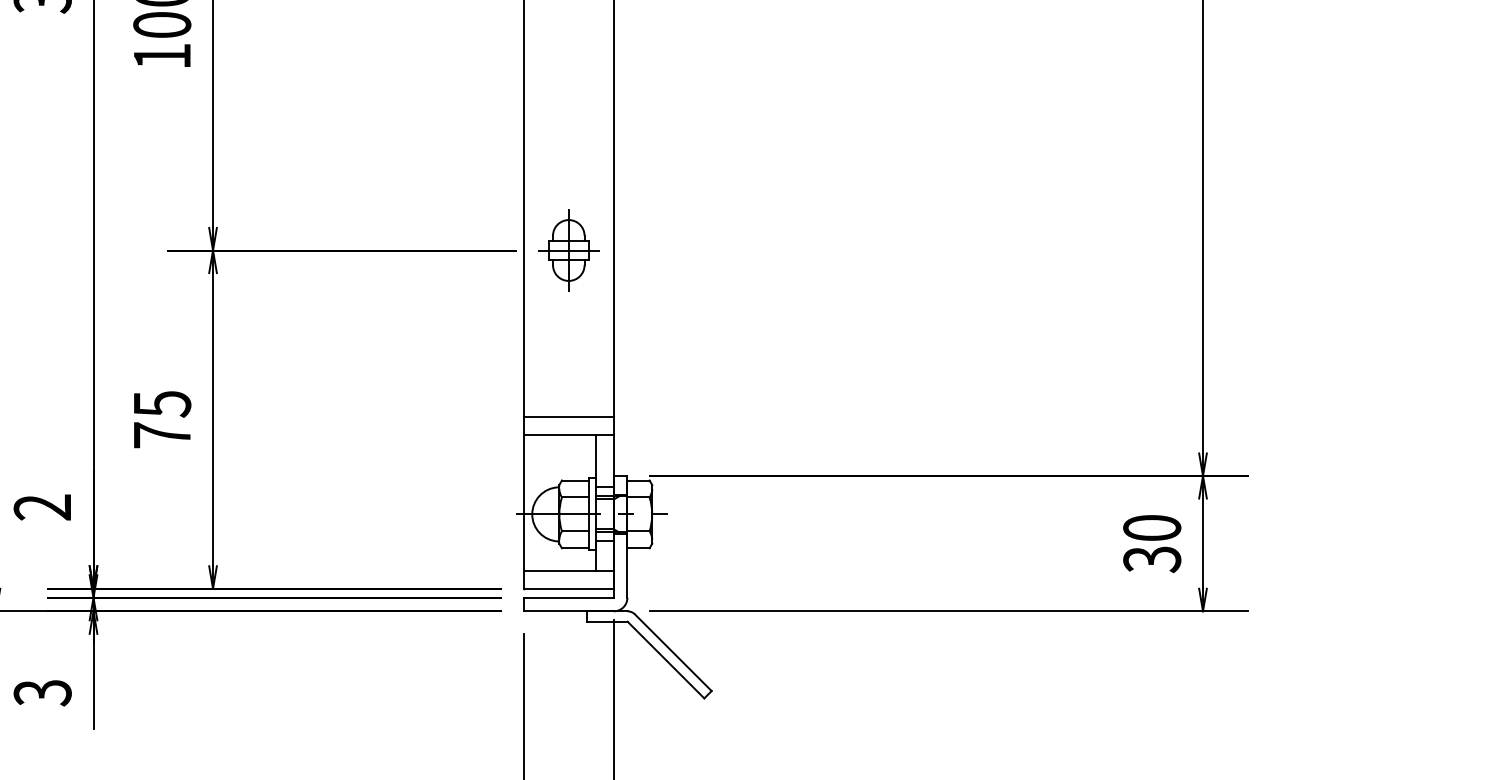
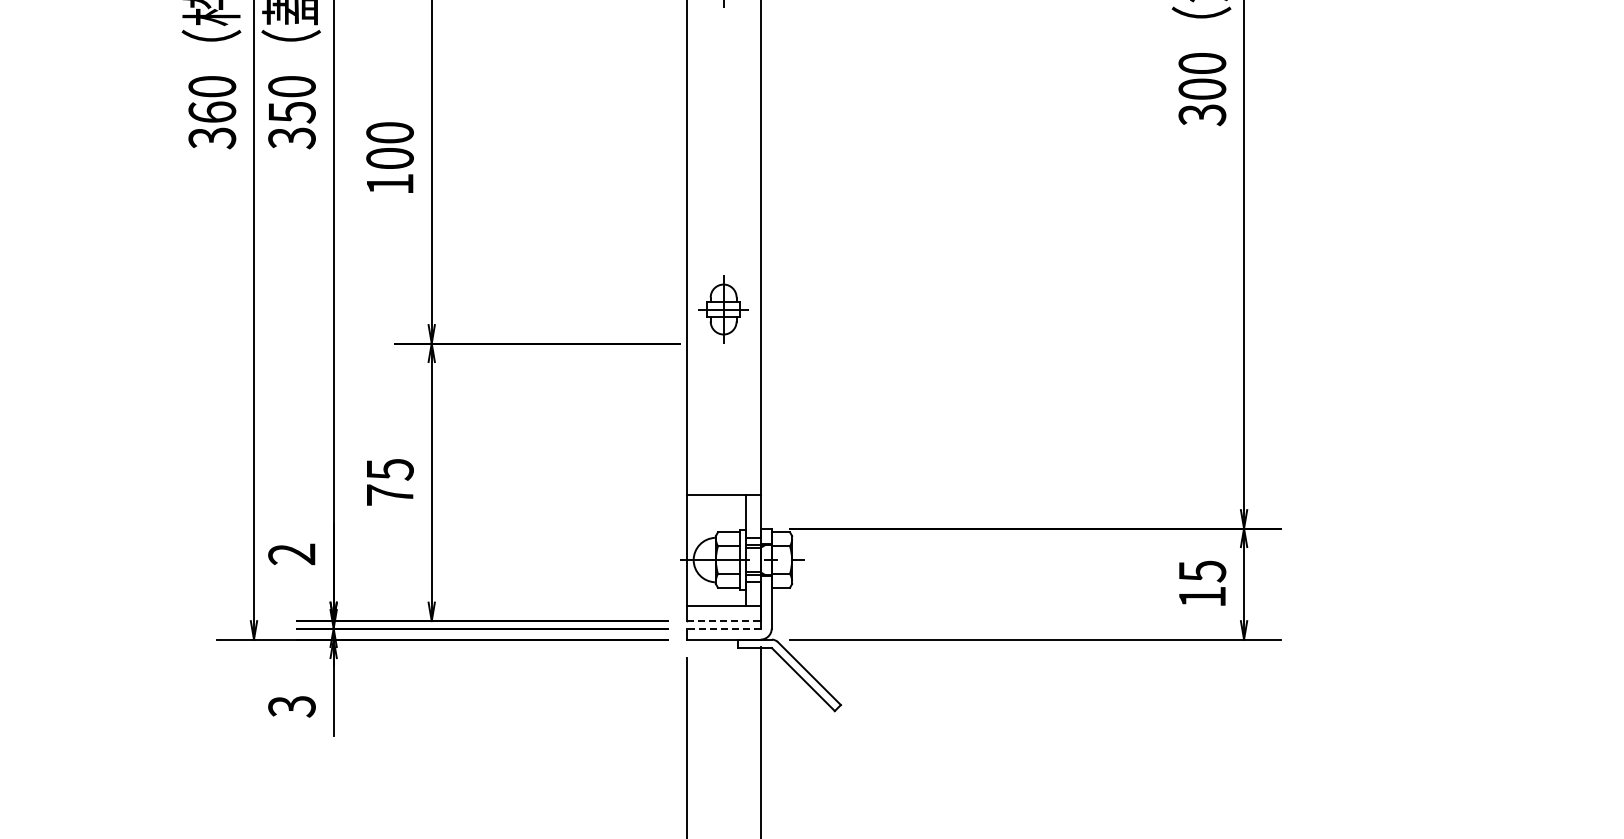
part: (568, 250) -> (723, 309), moved
line: (568, 417) -> (723, 480), removed
text: (1152, 544) -> (1202, 584), 30 -> 15
line: (569, 589) -> (724, 621), solid -> dashed
line: (568, 597) -> (723, 628), solid -> dashed

